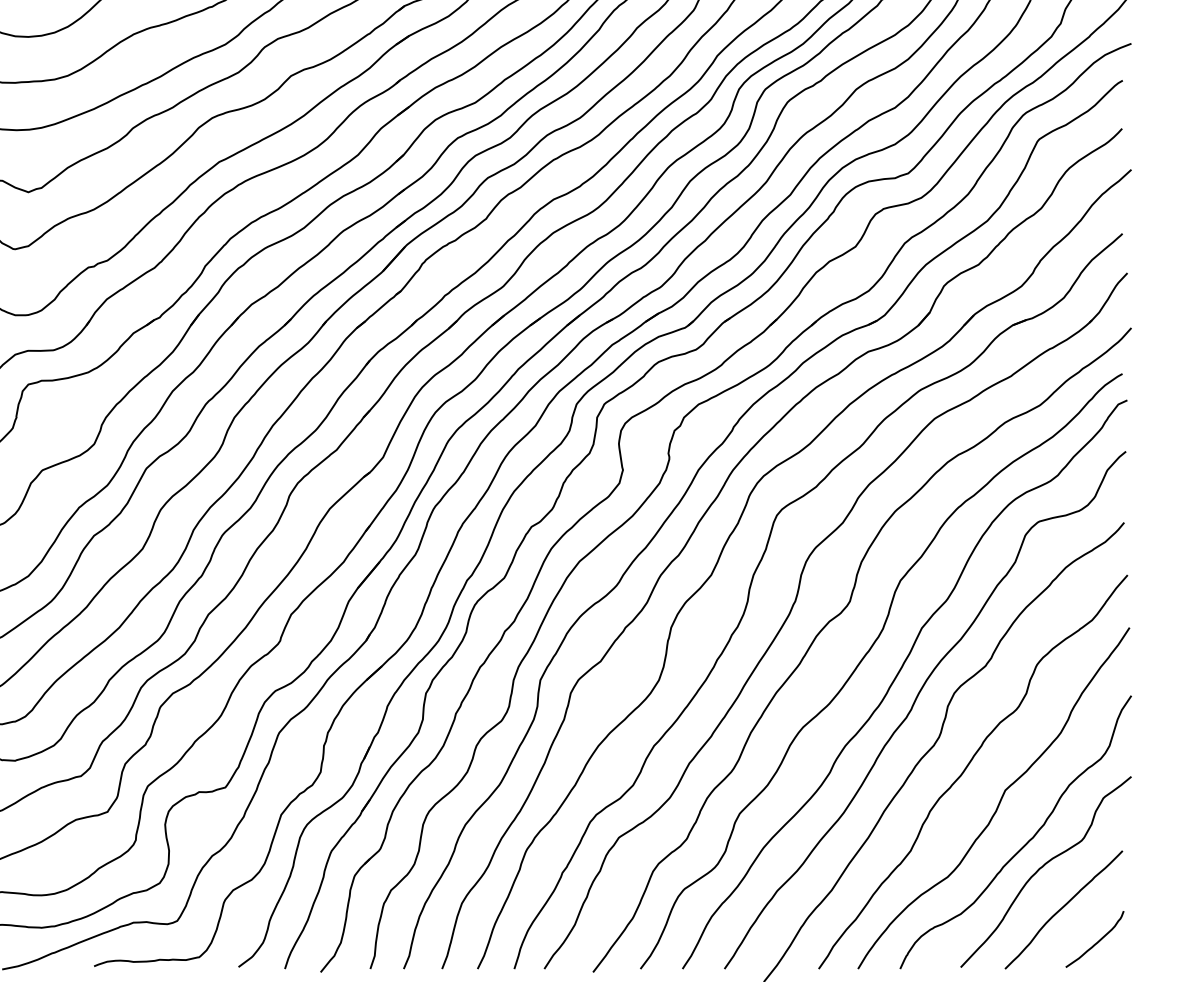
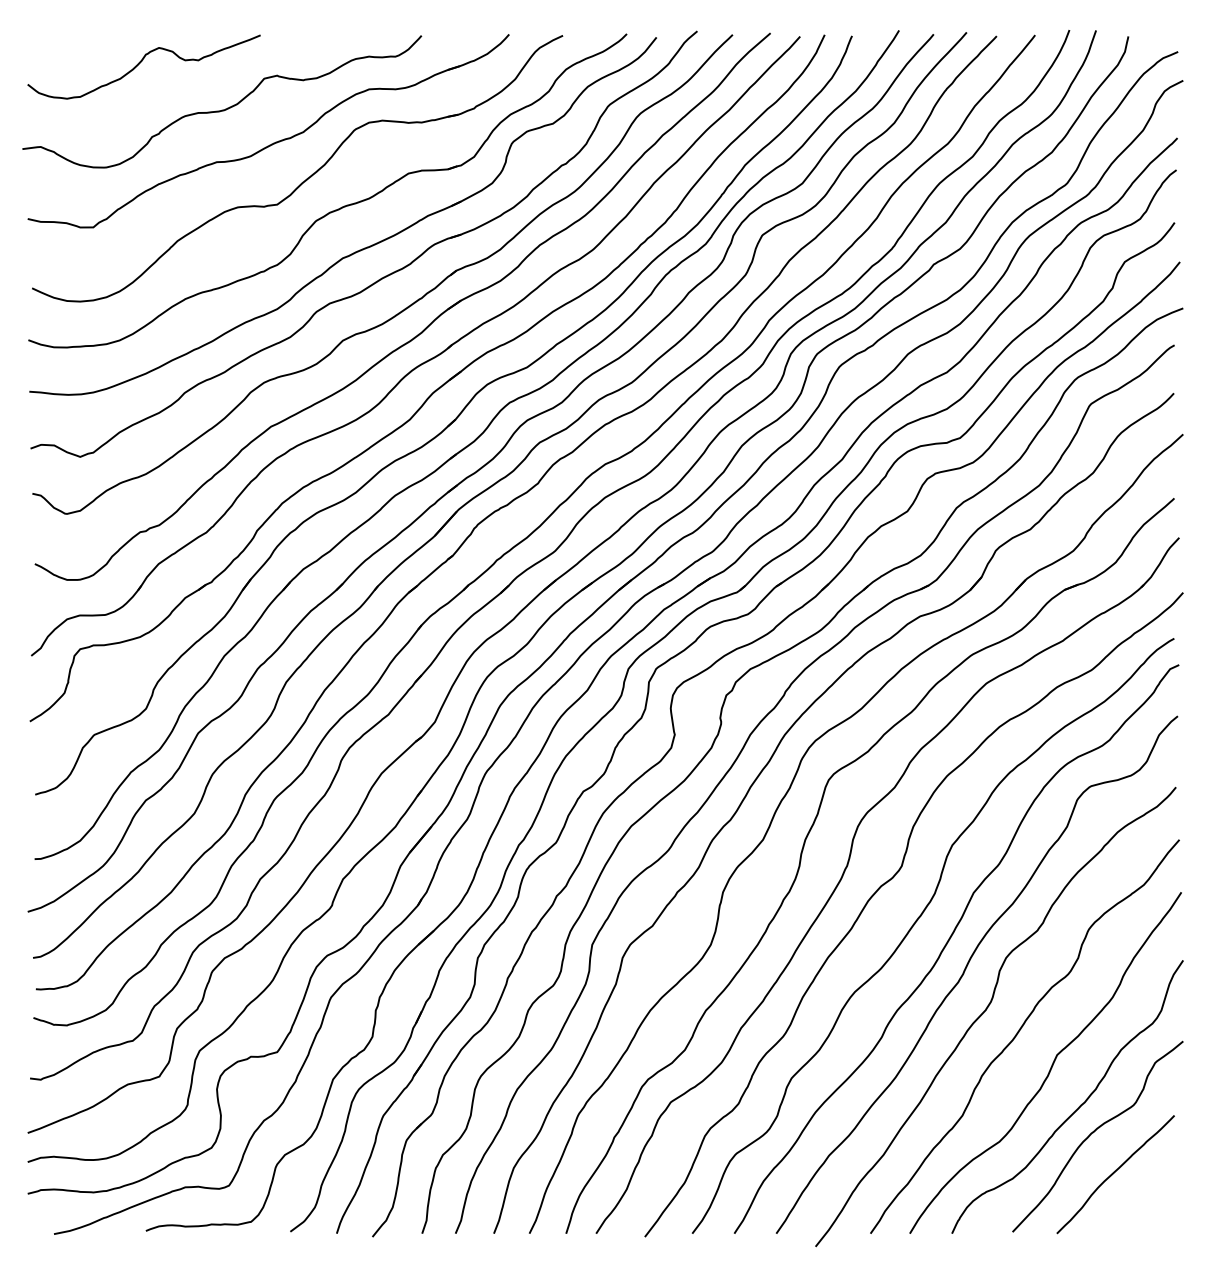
curve: (1097, 940) -> (1149, 1205), removed

